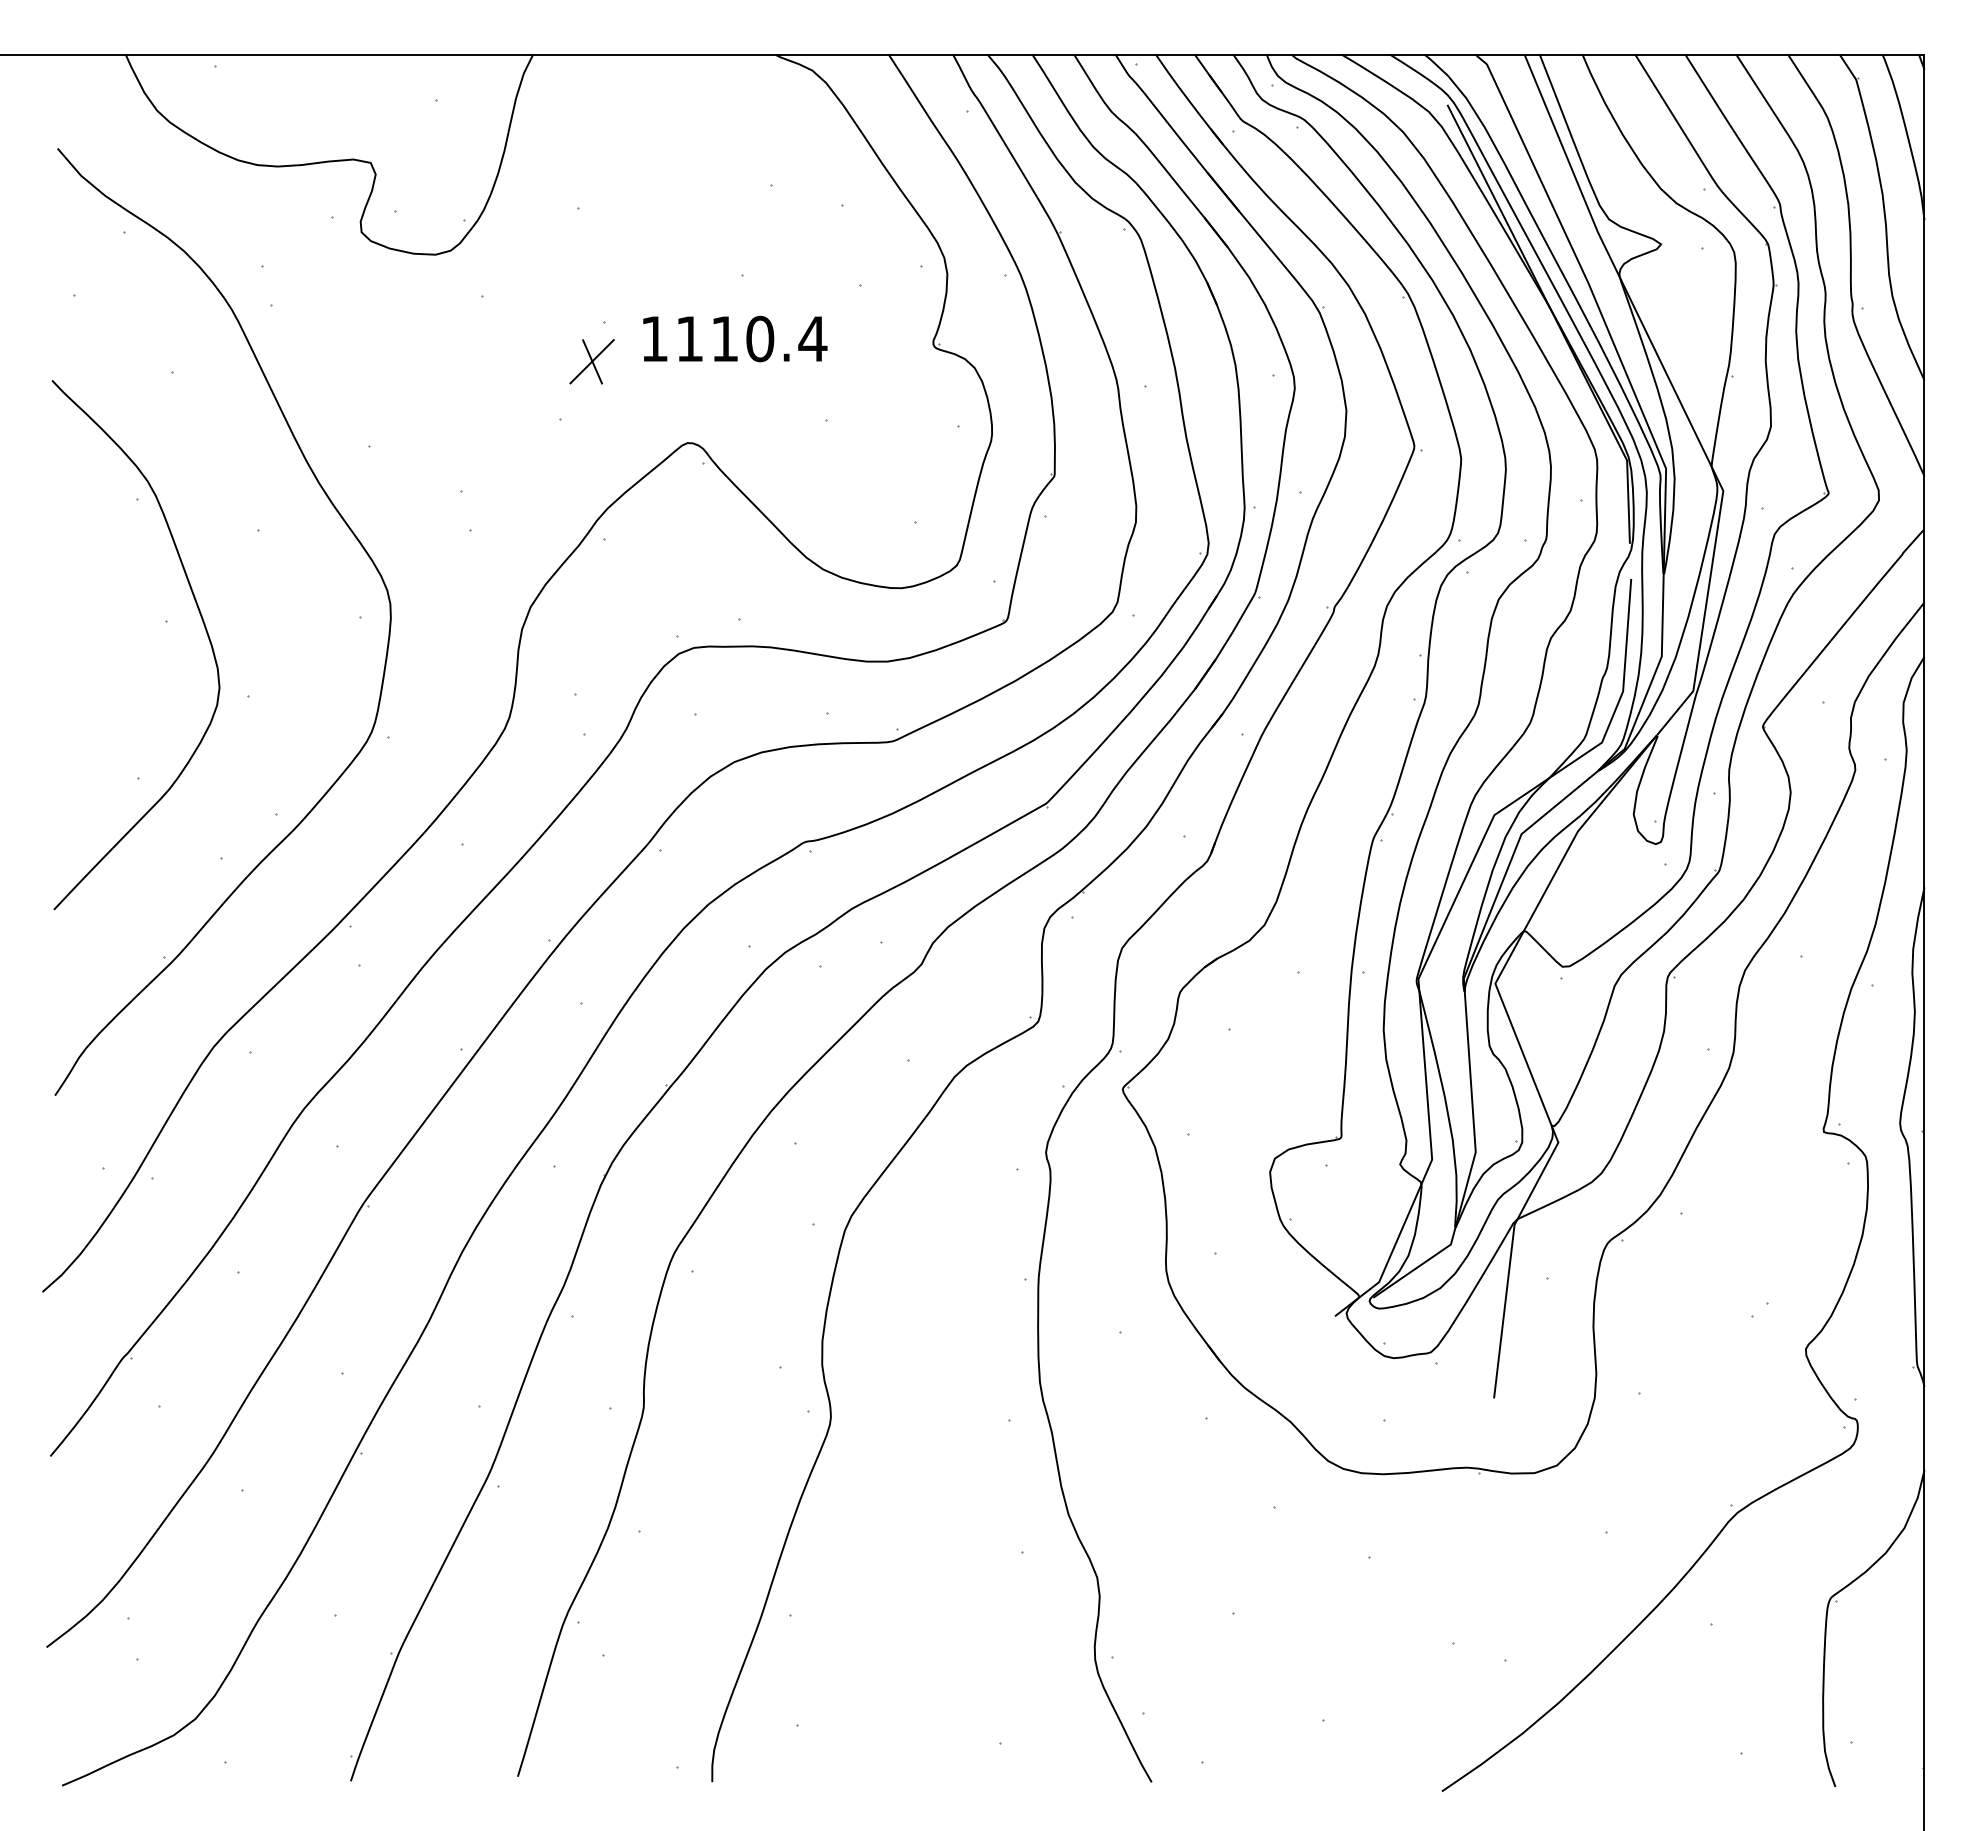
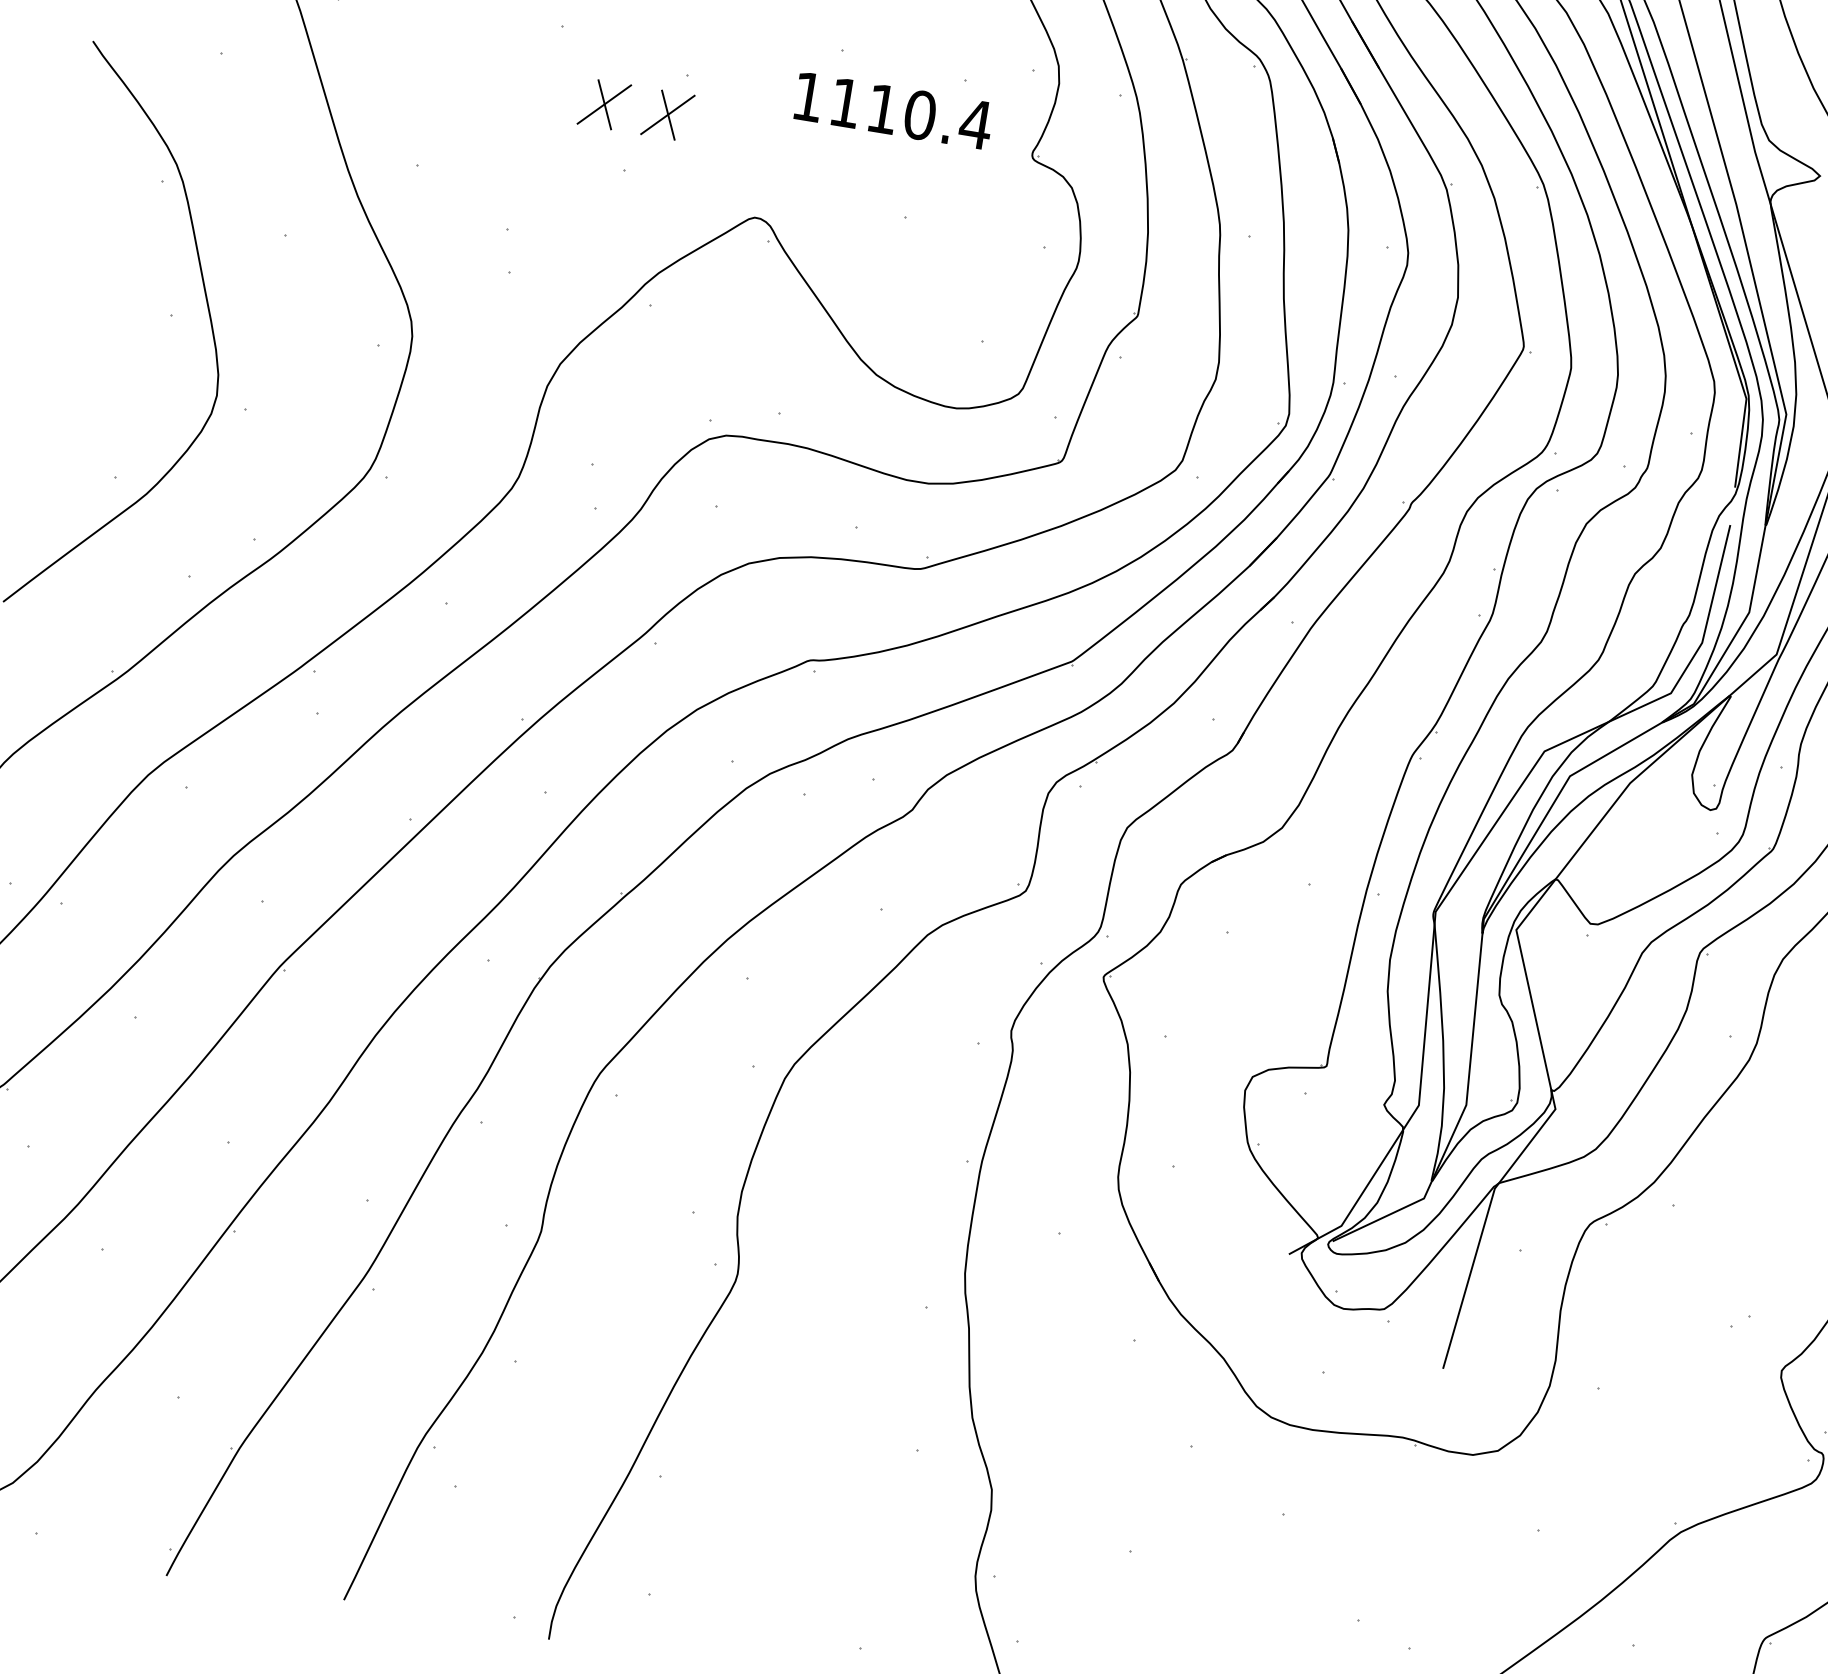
text: (735, 338) -> (894, 110), moved
part: (531, 361) -> (603, 104), added

